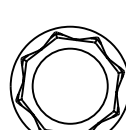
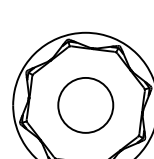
circle: (69, 85) -> (84, 104), size x0.6

